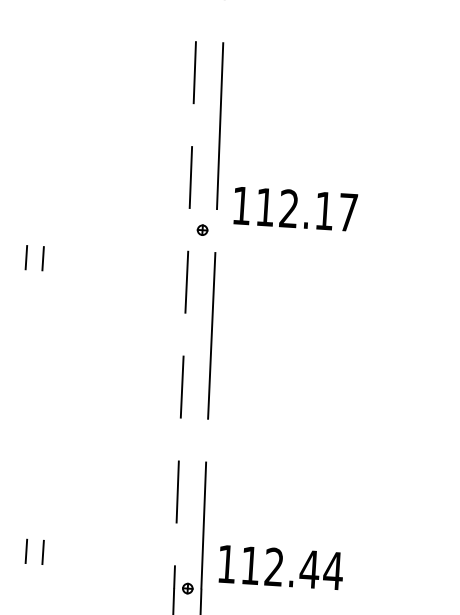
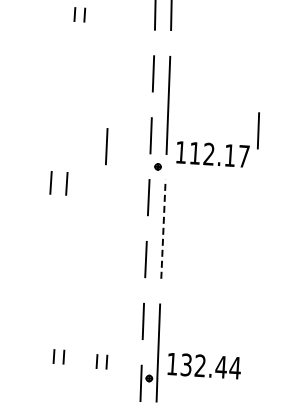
line: (371, 168) -> (257, 130), added
line: (115, 195) -> (106, 146), added
part: (33, 258) -> (58, 183), size x1.6
line: (211, 336) -> (163, 229), solid -> dashed
part: (106, 559) -> (101, 361), added
text: (249, 564) -> (185, 364), 112.44 -> 132.44

